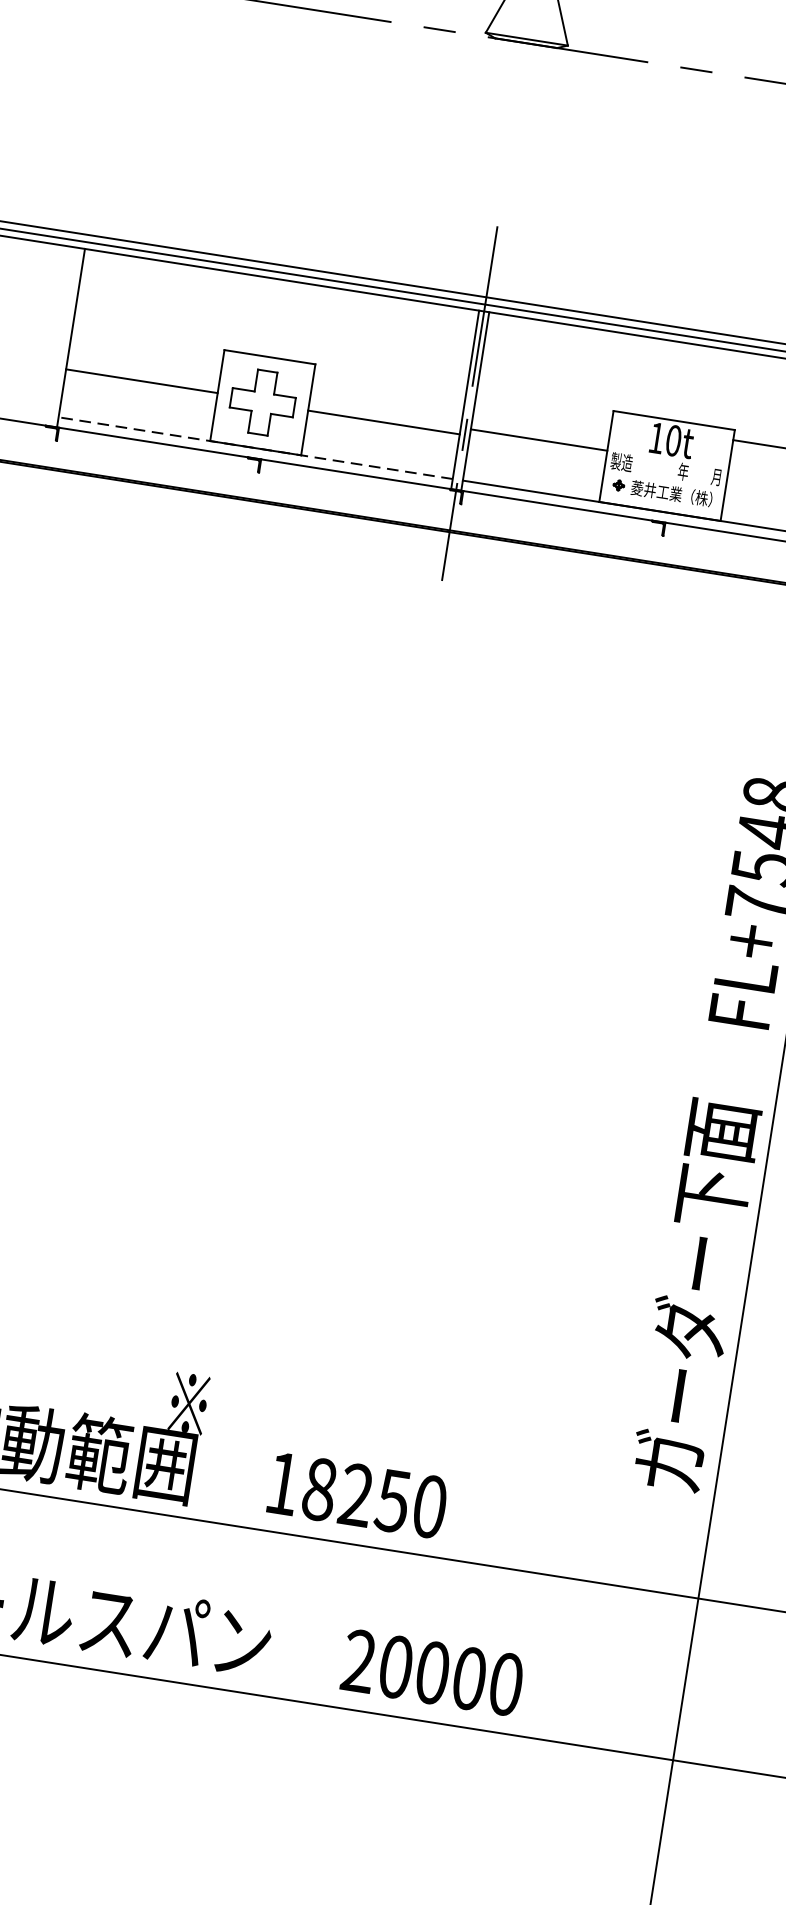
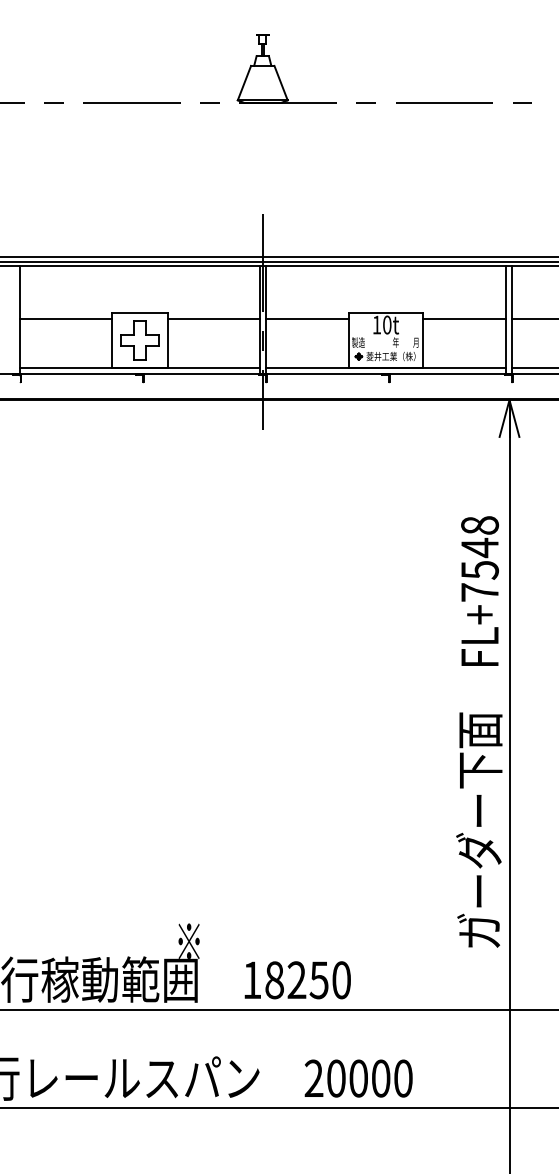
line: (142, 381) -> (66, 319), moved
line: (383, 423) -> (213, 319), moved
line: (537, 440) -> (306, 319), moved
line: (255, 448) -> (139, 368), dashed -> solid

